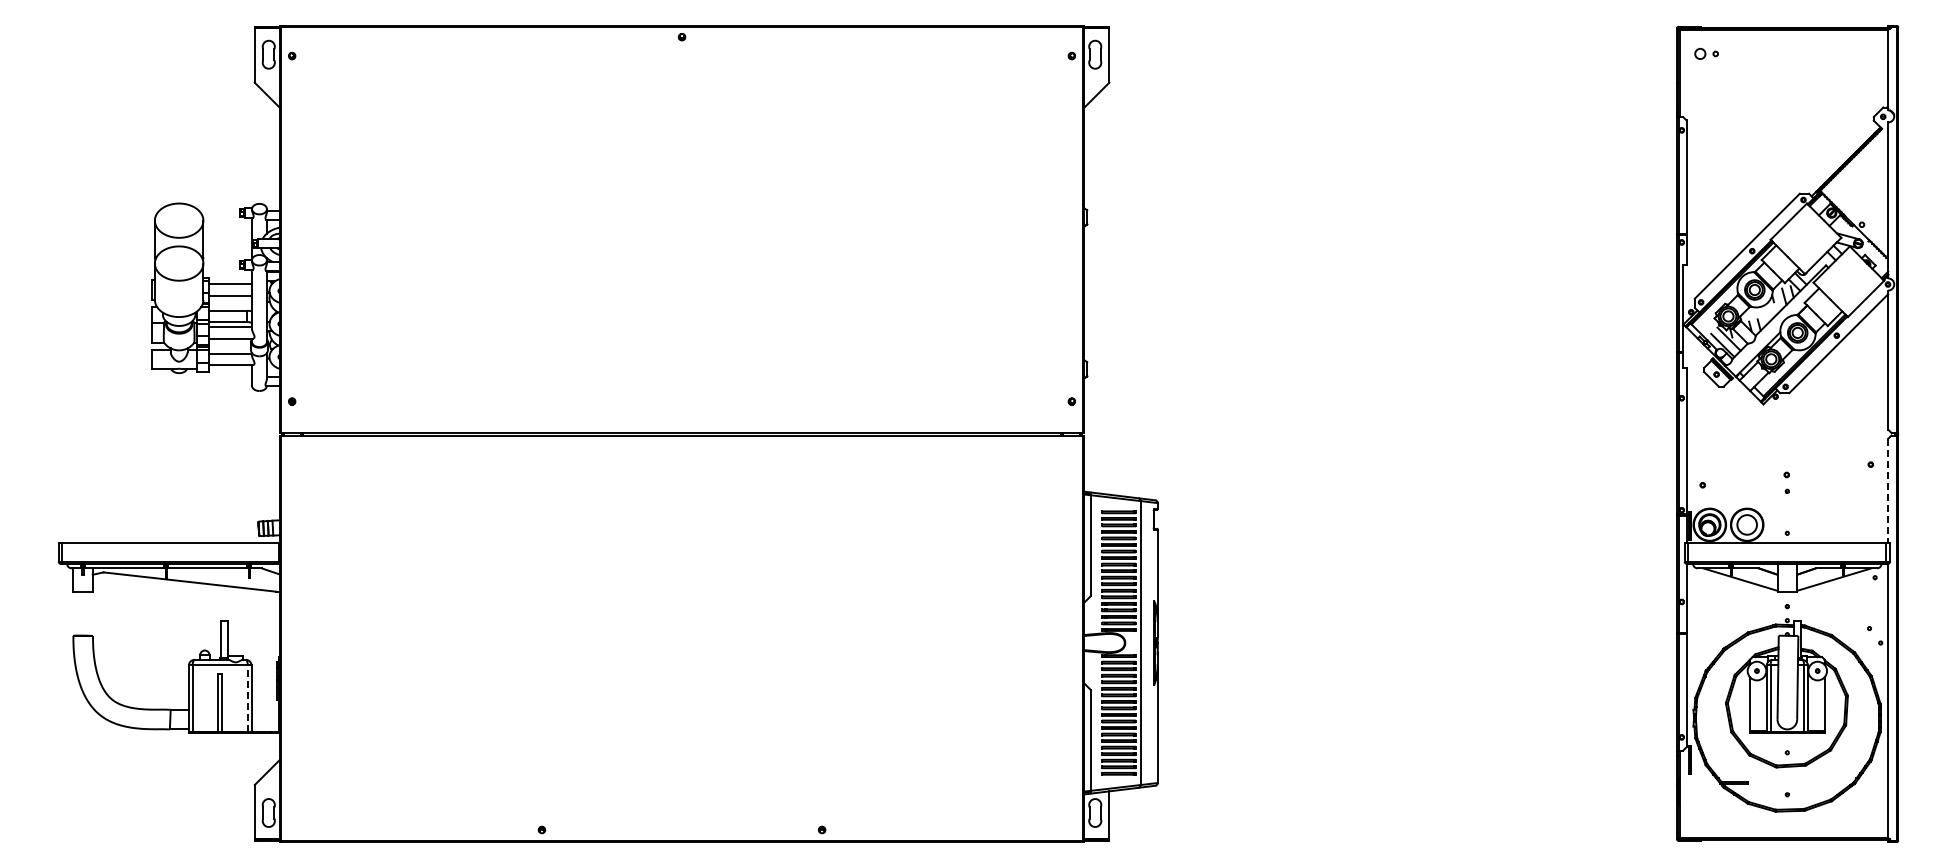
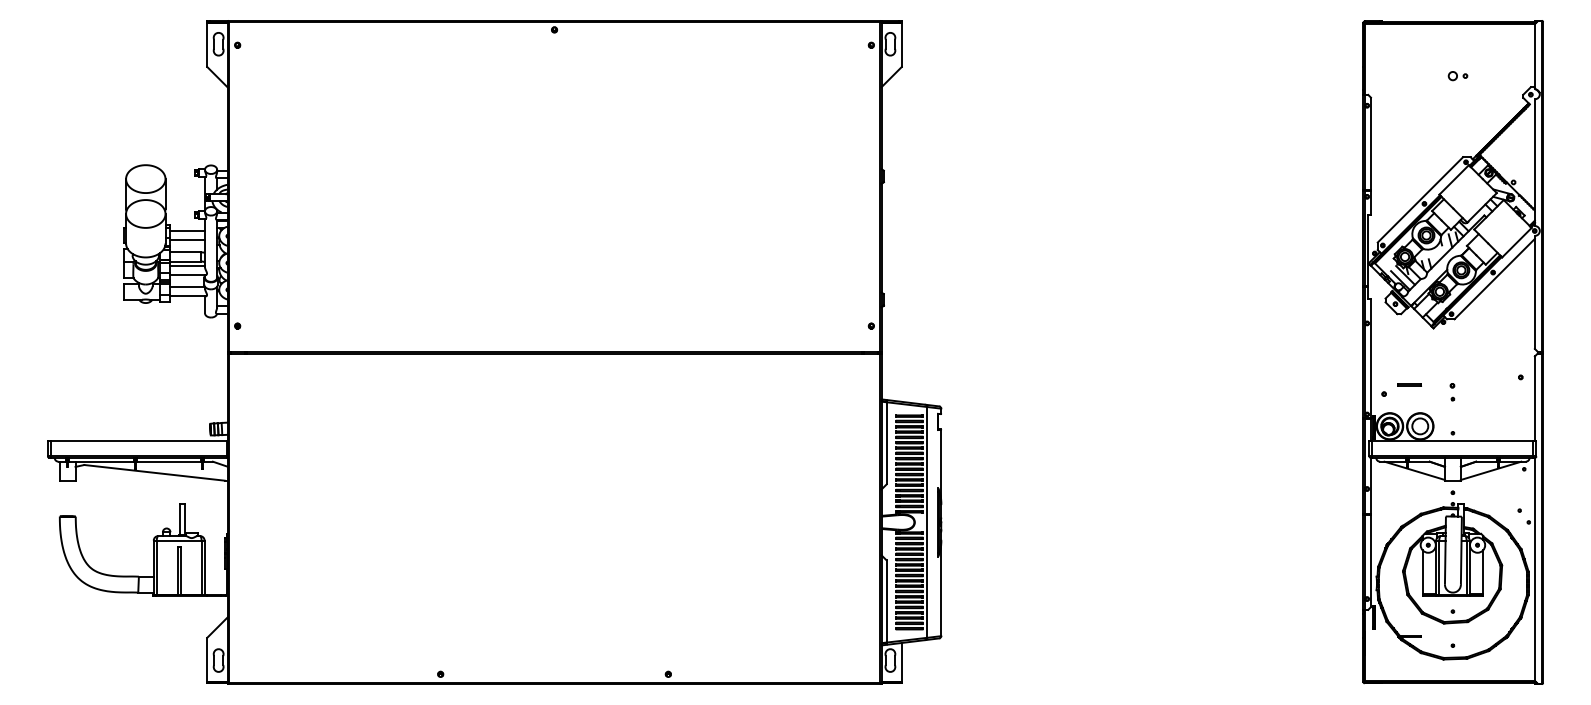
part: (1706, 53) -> (1457, 75), moved
line: (1734, 473) -> (1409, 384), added
line: (1888, 491) -> (1535, 399), dashed -> solid
line: (247, 698) -> (201, 567), dashed -> solid

